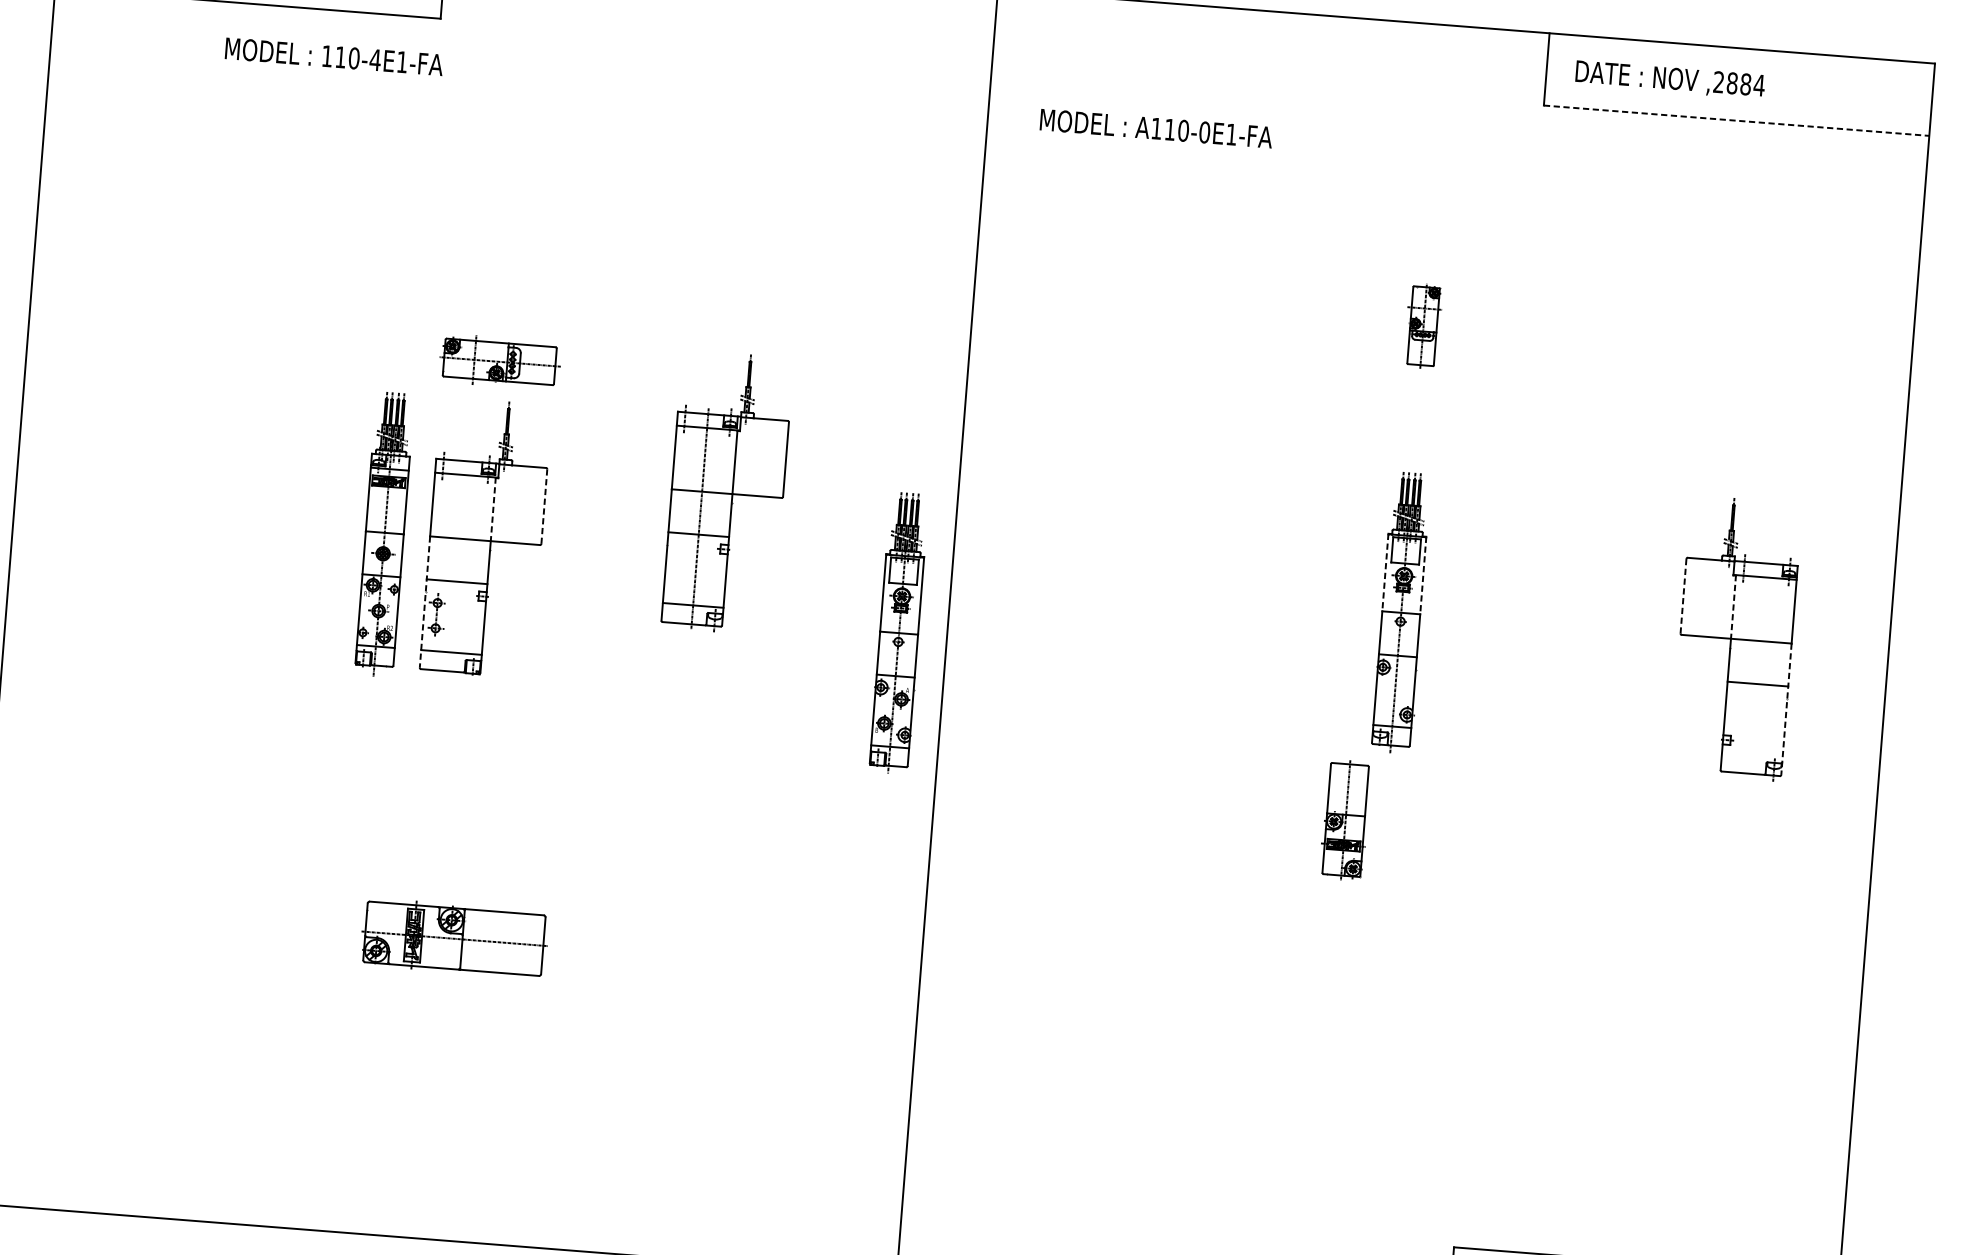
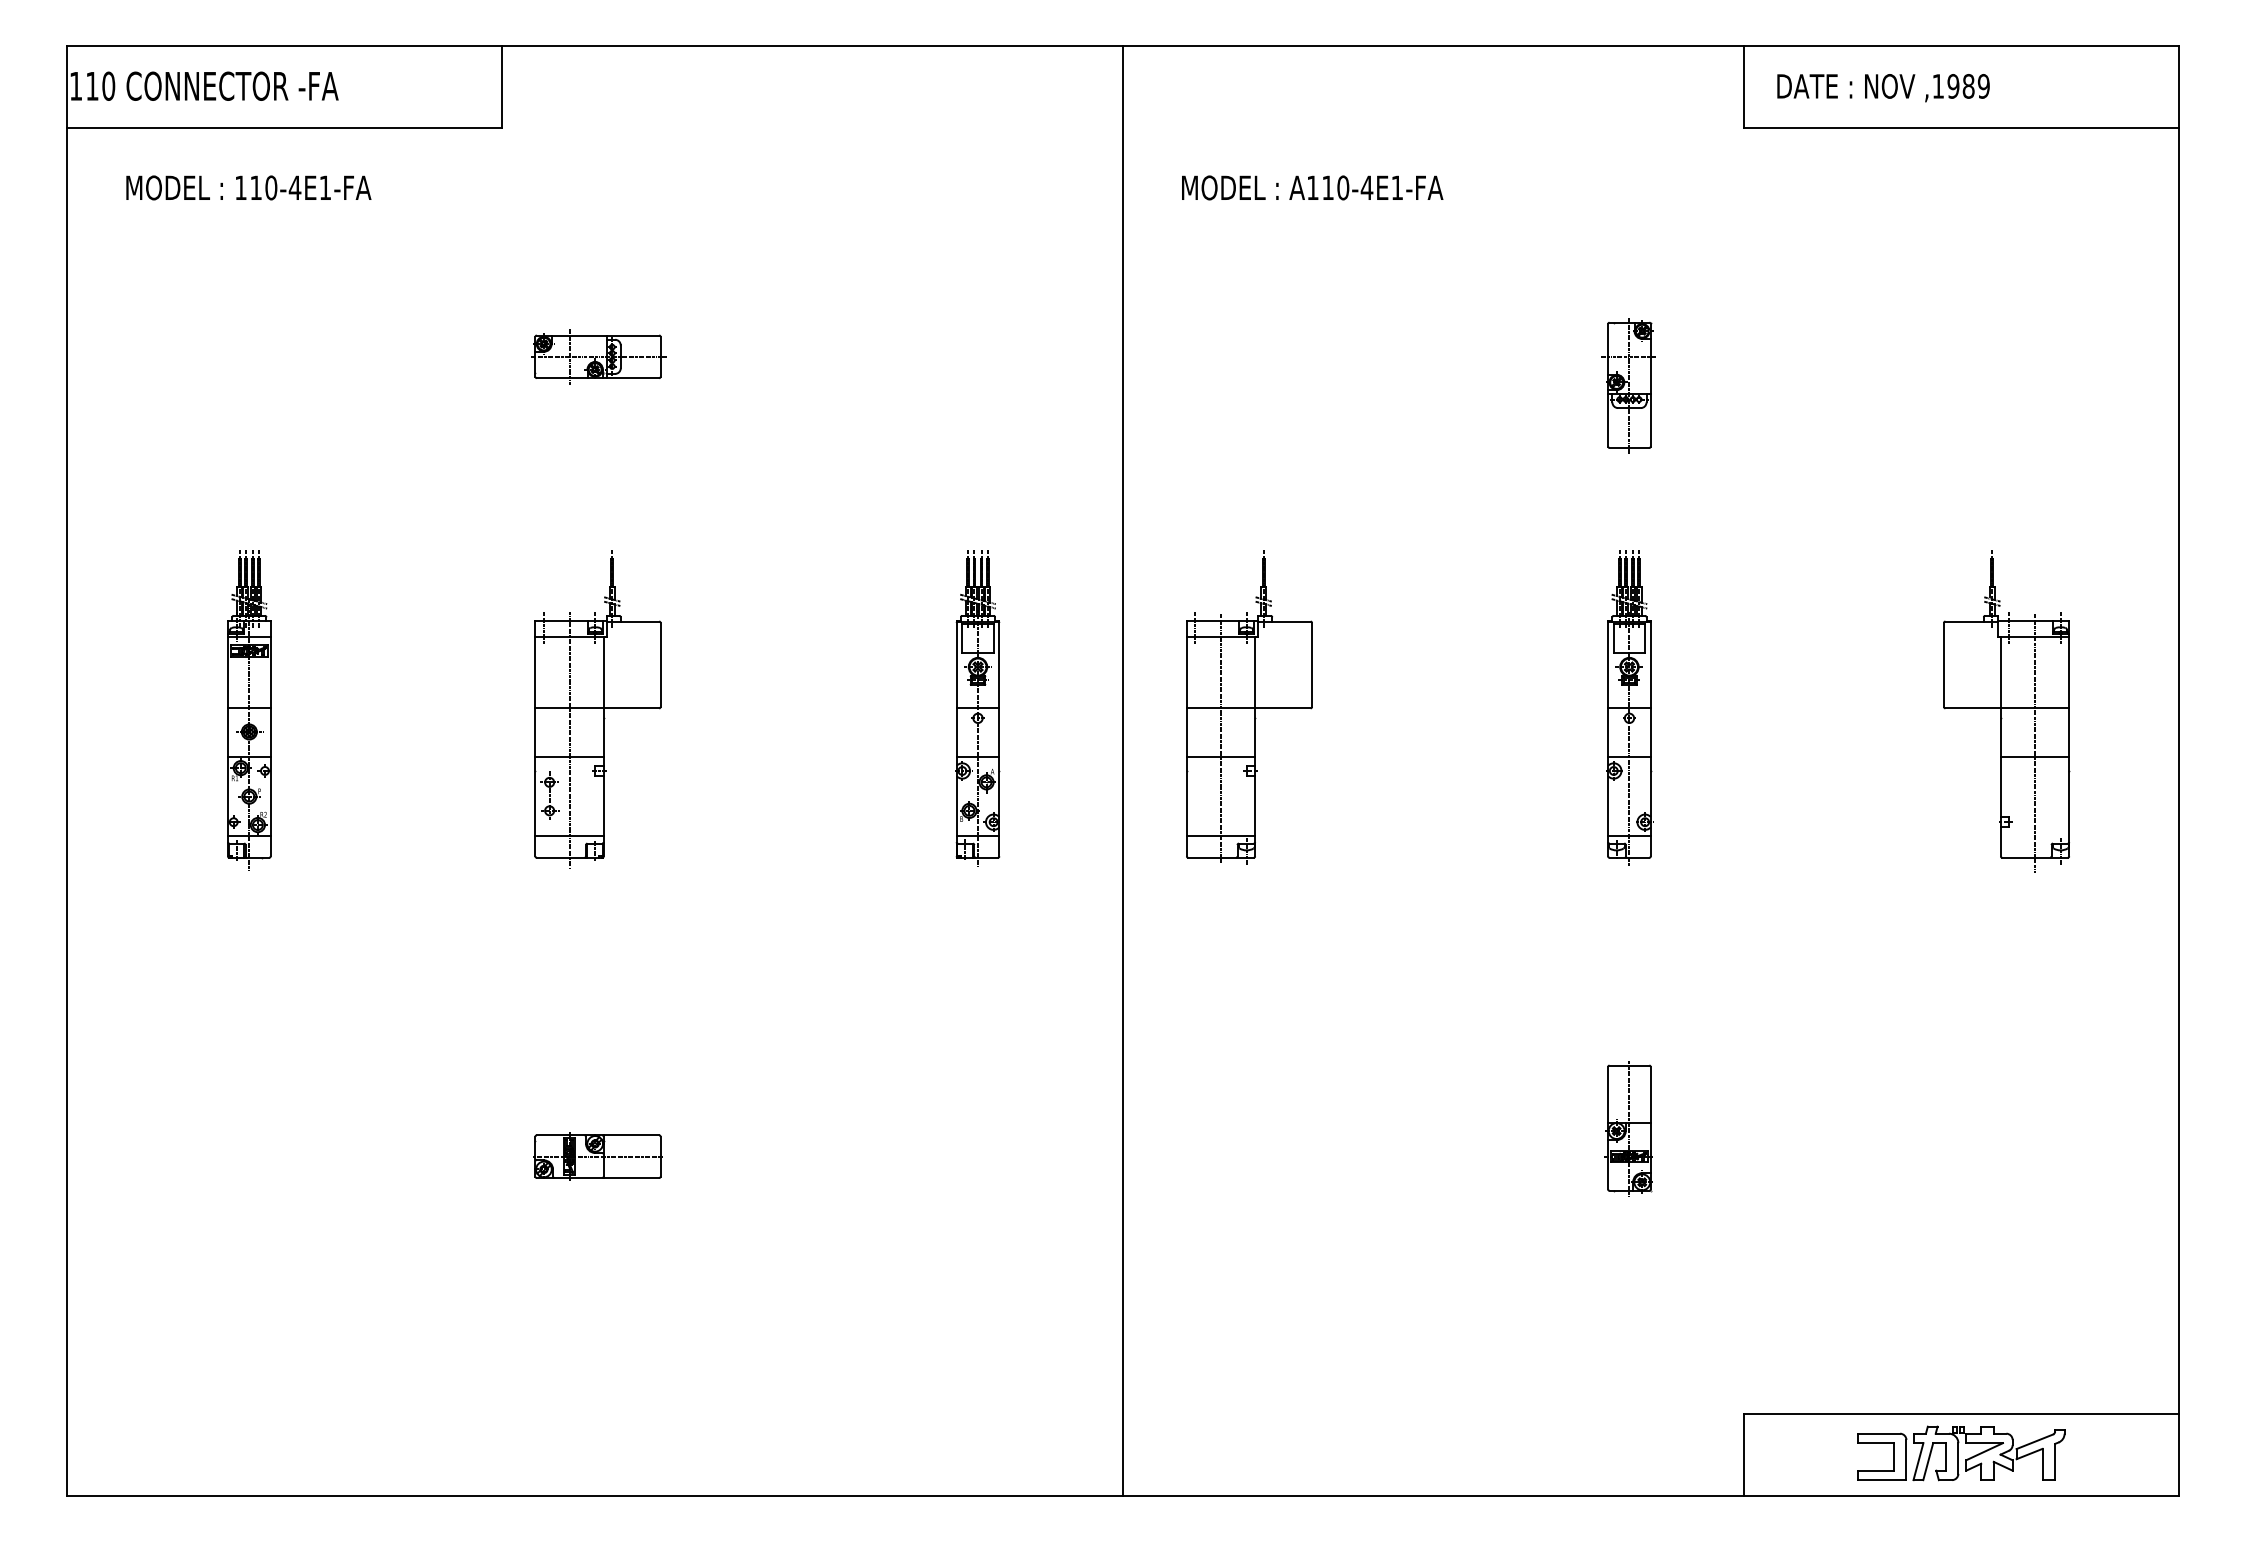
text: (334, 56) -> (248, 187), moved
text: (1739, 84) -> (1961, 86), ,2884 -> ,1989
line: (1737, 120) -> (1962, 127), dashed -> solid
text: (1204, 132) -> (1366, 187), A110-0E1-FA -> A110-4E1-FA
part: (1422, 326) -> (1628, 385), size x1.43
part: (500, 361) -> (598, 356), moved
part: (727, 492) -> (1249, 707), moved
line: (544, 506) -> (660, 664), dashed -> solid
line: (493, 509) -> (603, 672), dashed -> solid
part: (384, 534) -> (249, 710), moved
line: (458, 567) -> (569, 740), added
line: (1385, 572) -> (1608, 664), dashed -> solid
line: (1423, 575) -> (1650, 664), dashed -> solid
line: (1683, 595) -> (1943, 664), dashed -> solid
line: (425, 602) -> (535, 782), dashed -> solid
line: (1733, 606) -> (2000, 672), dashed -> solid
part: (898, 633) -> (977, 708), moved
line: (1759, 672) -> (2035, 743), added
line: (1786, 709) -> (2069, 782), dashed -> solid
part: (1344, 820) -> (1628, 1128), moved
part: (453, 938) -> (597, 1156), size x0.62

